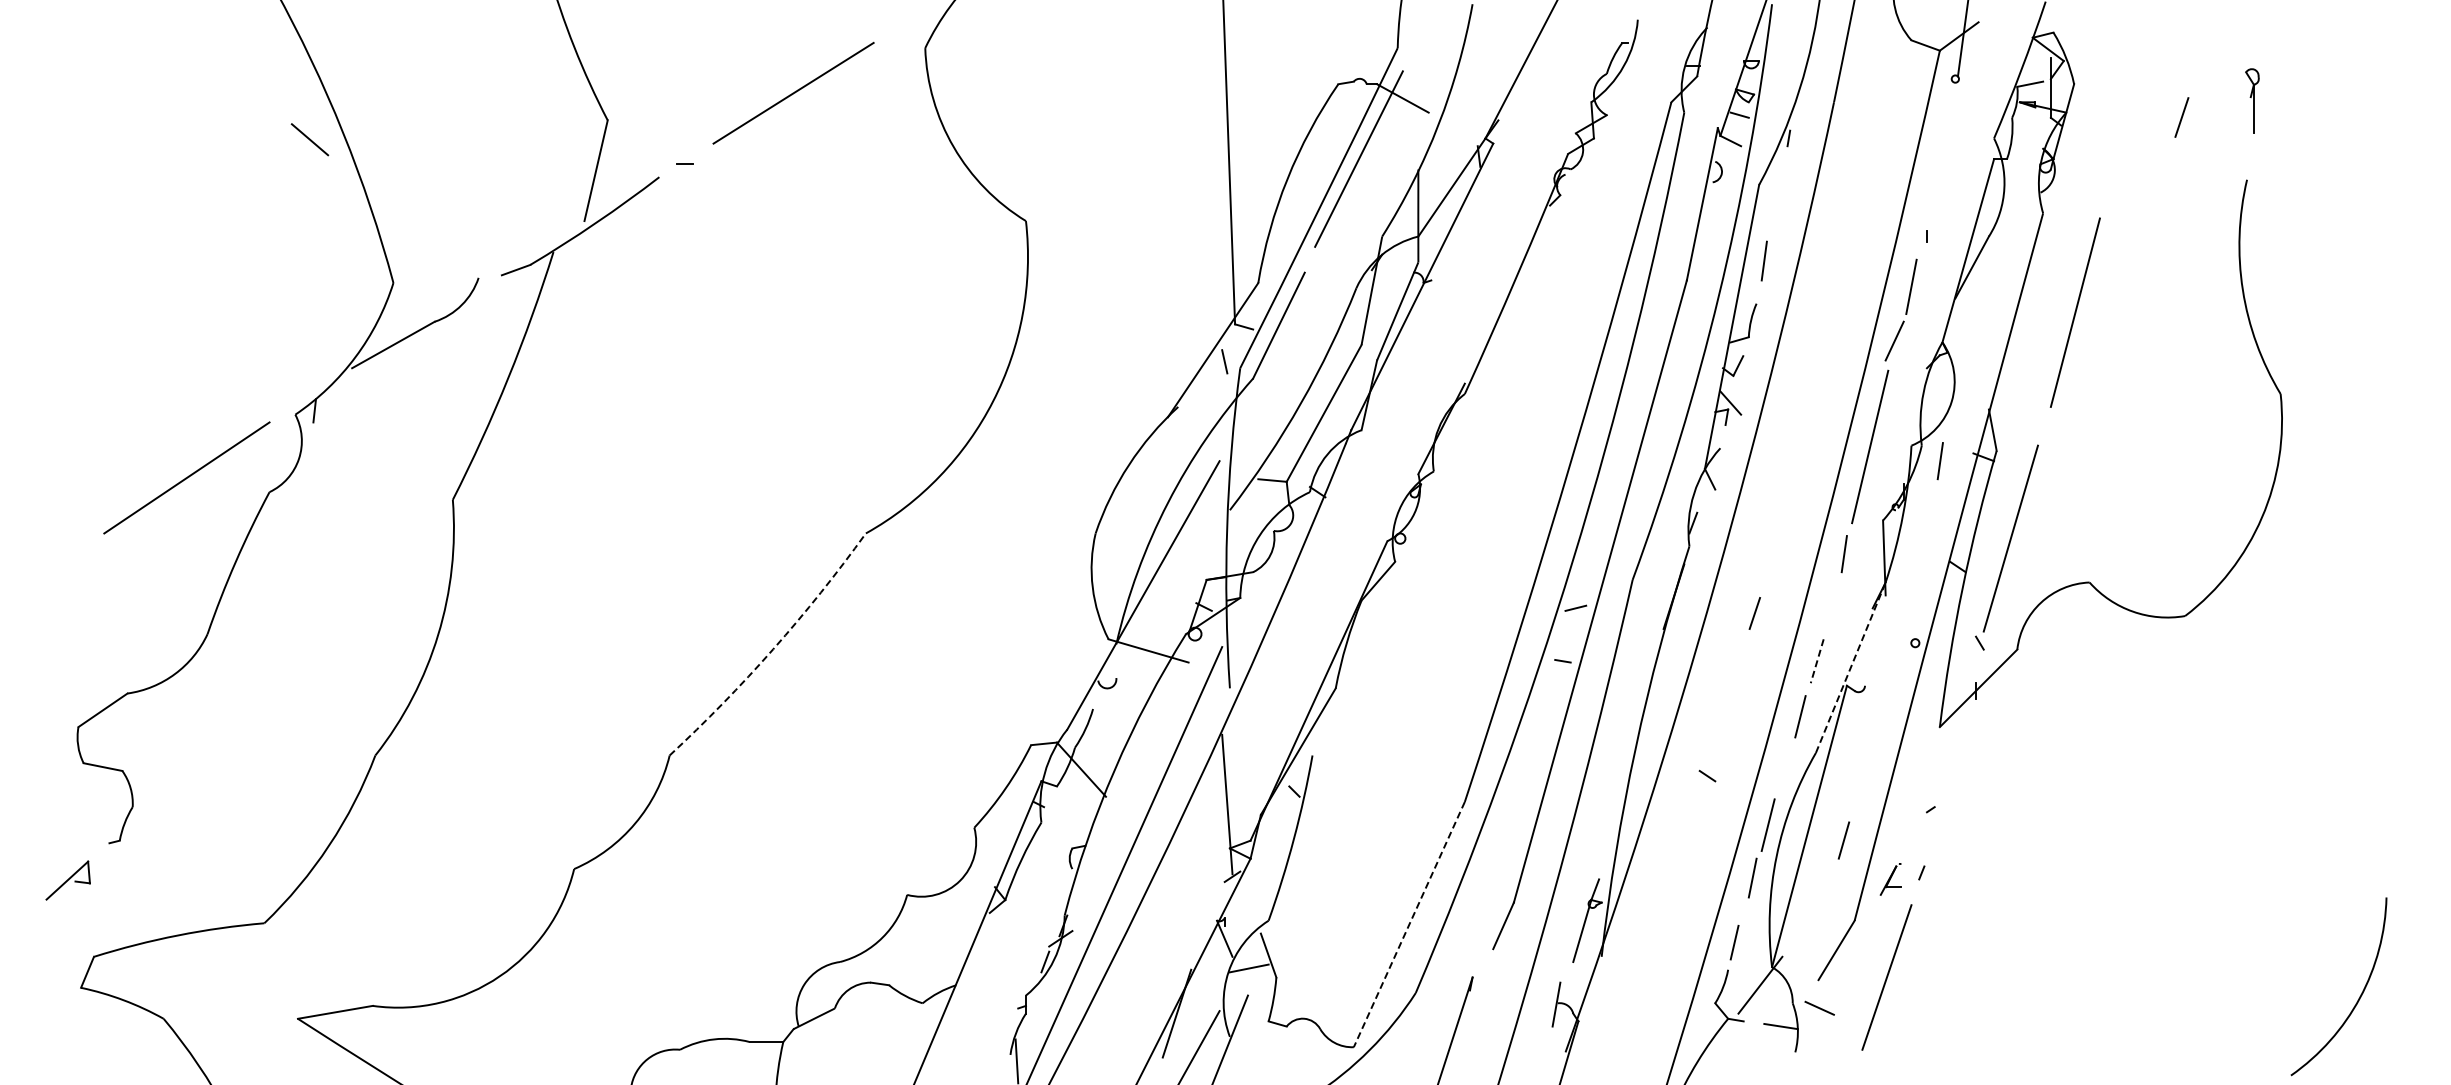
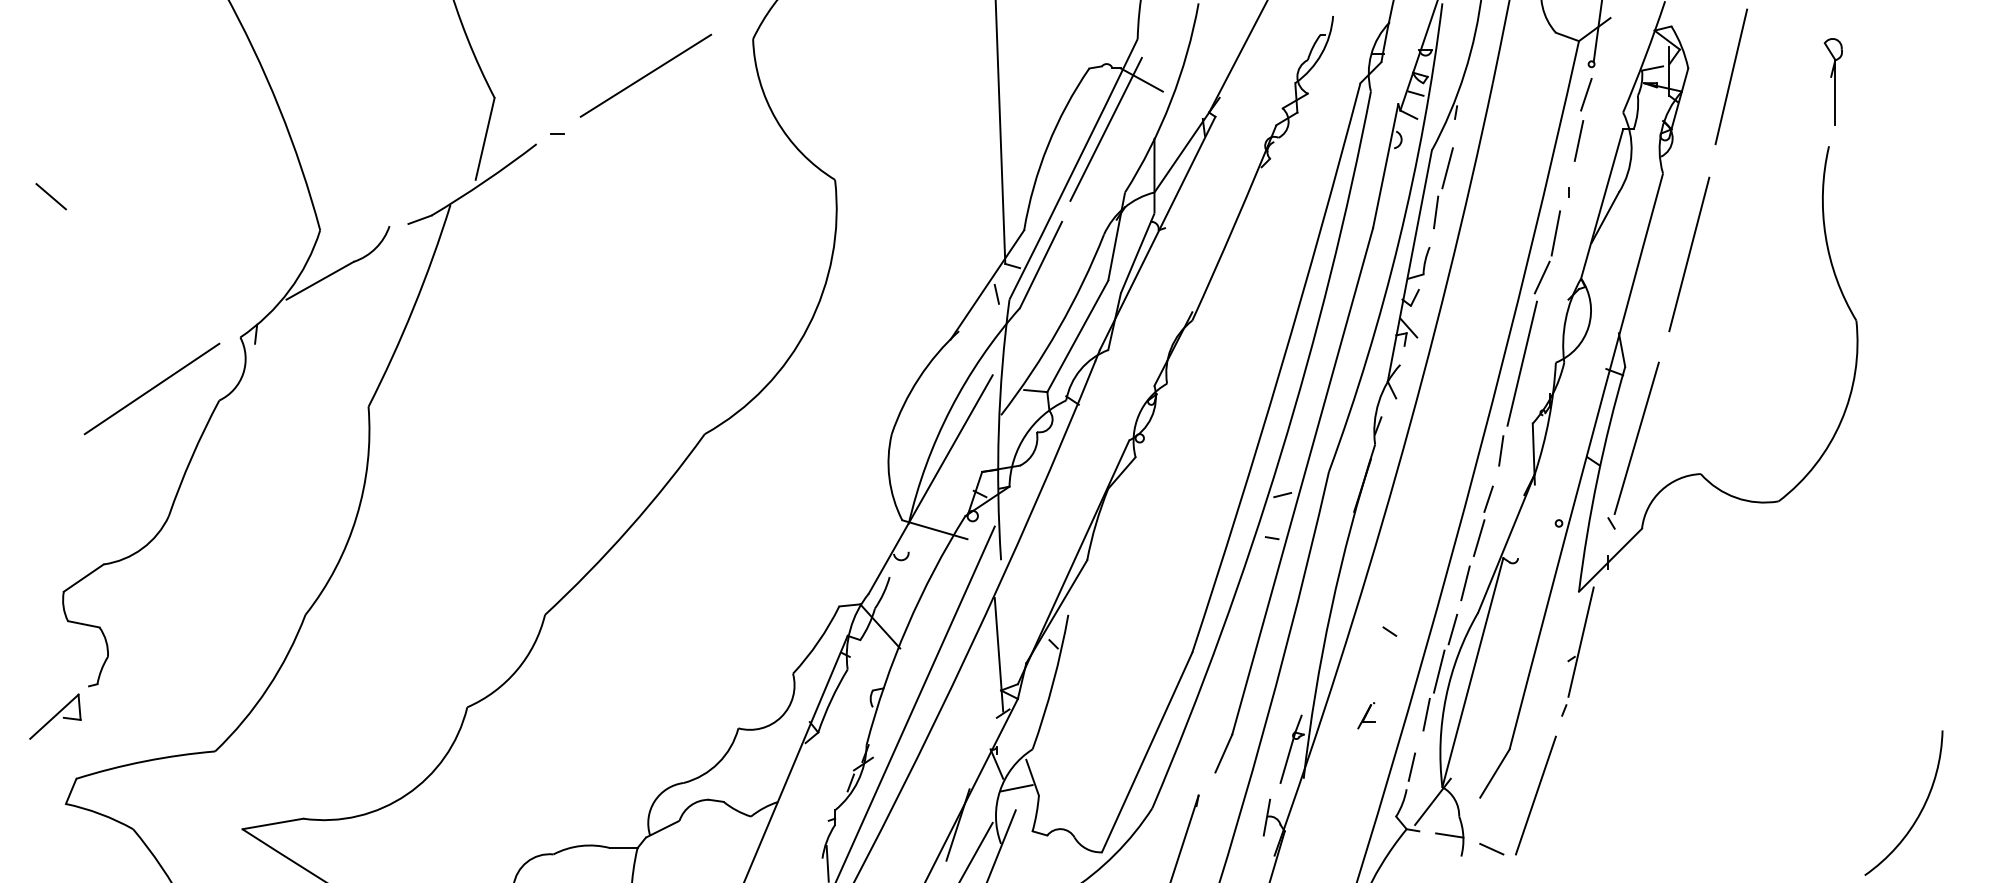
line: (2126, 94) -> (1730, 76), added
part: (2252, 100) -> (1833, 81), size x1.67
line: (2181, 117) -> (1586, 94), moved
line: (309, 139) -> (50, 196), moved
line: (1939, 172) -> (1578, 140), added
line: (1778, 206) -> (1447, 167), added
line: (1939, 461) -> (1578, 375), removed
line: (1754, 613) -> (1488, 499), moved
arc: (773, 649) -> (629, 528), dashed -> solid
line: (1817, 661) -> (1479, 538), dashed -> solid
line: (1851, 667) -> (1507, 543), dashed -> solid
line: (1941, 788) -> (1580, 641), added
line: (1843, 840) -> (1452, 629), moved
part: (1890, 879) -> (1366, 715), moved
part: (68, 880) -> (55, 716), size x1.43
line: (1409, 924) -> (1147, 752), dashed -> solid
line: (1819, 1007) -> (1491, 848), moved

